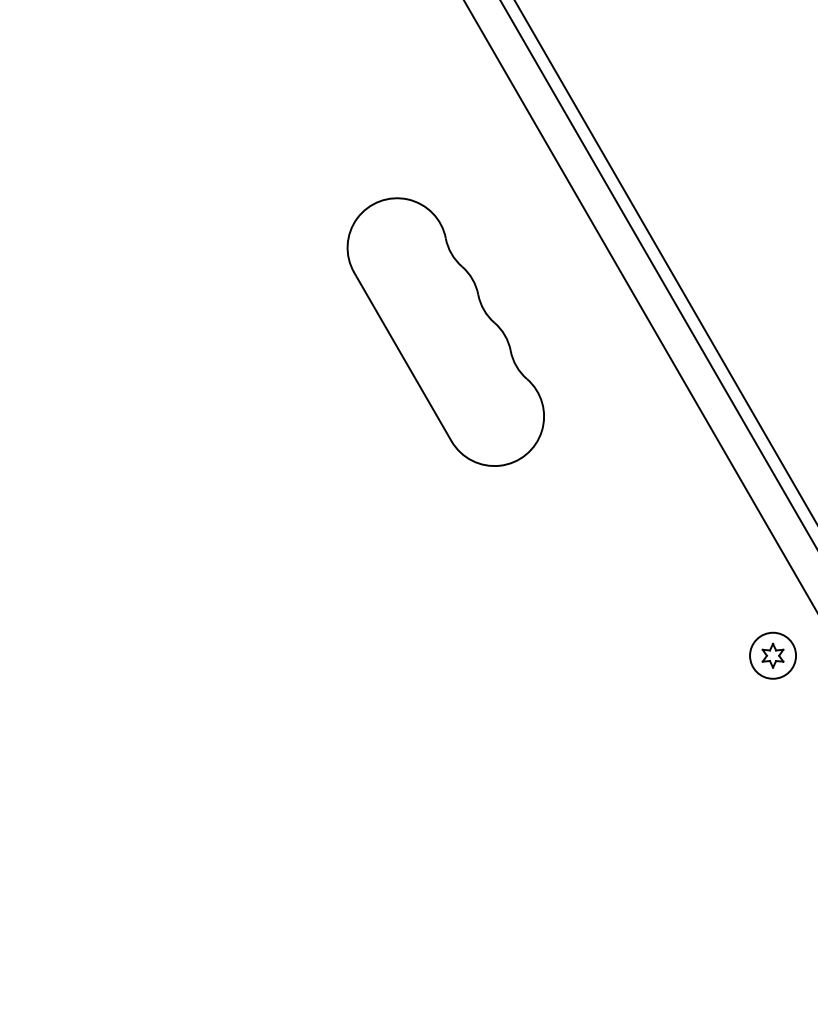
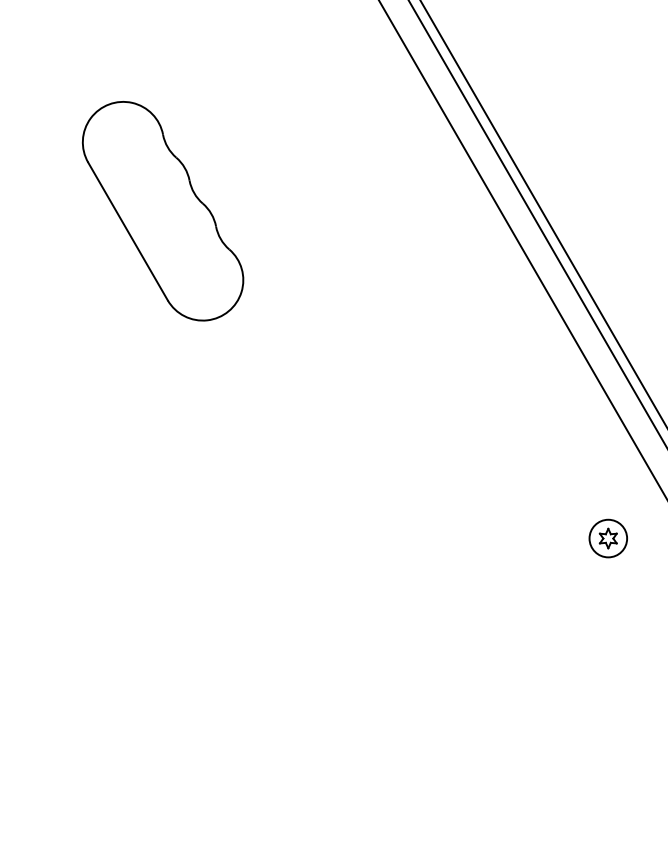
part: (446, 332) -> (163, 211), moved
part: (772, 655) -> (607, 538), moved

